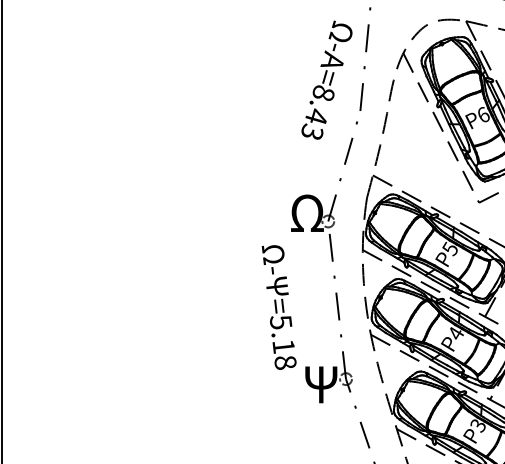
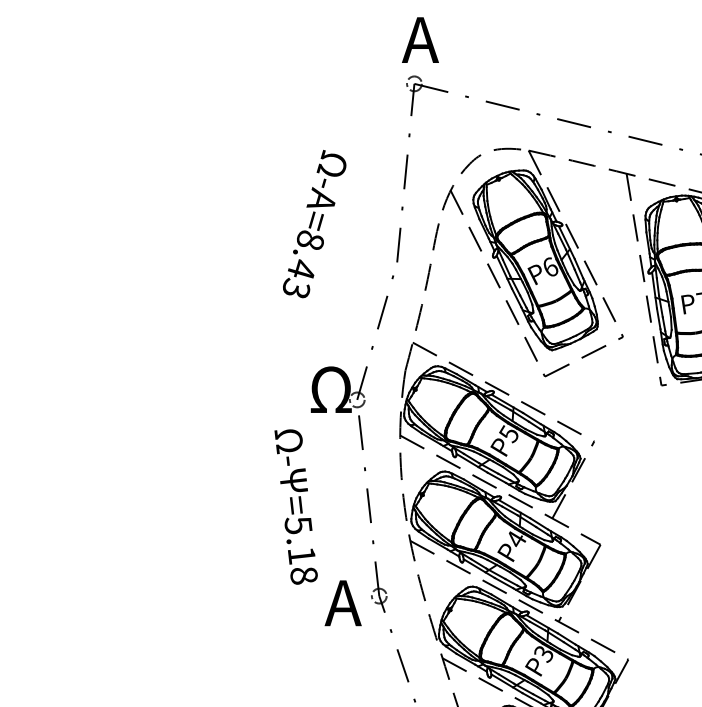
text: (326, 80) -> (314, 224), moved
text: (319, 385) -> (346, 603), Ψ -> Α

